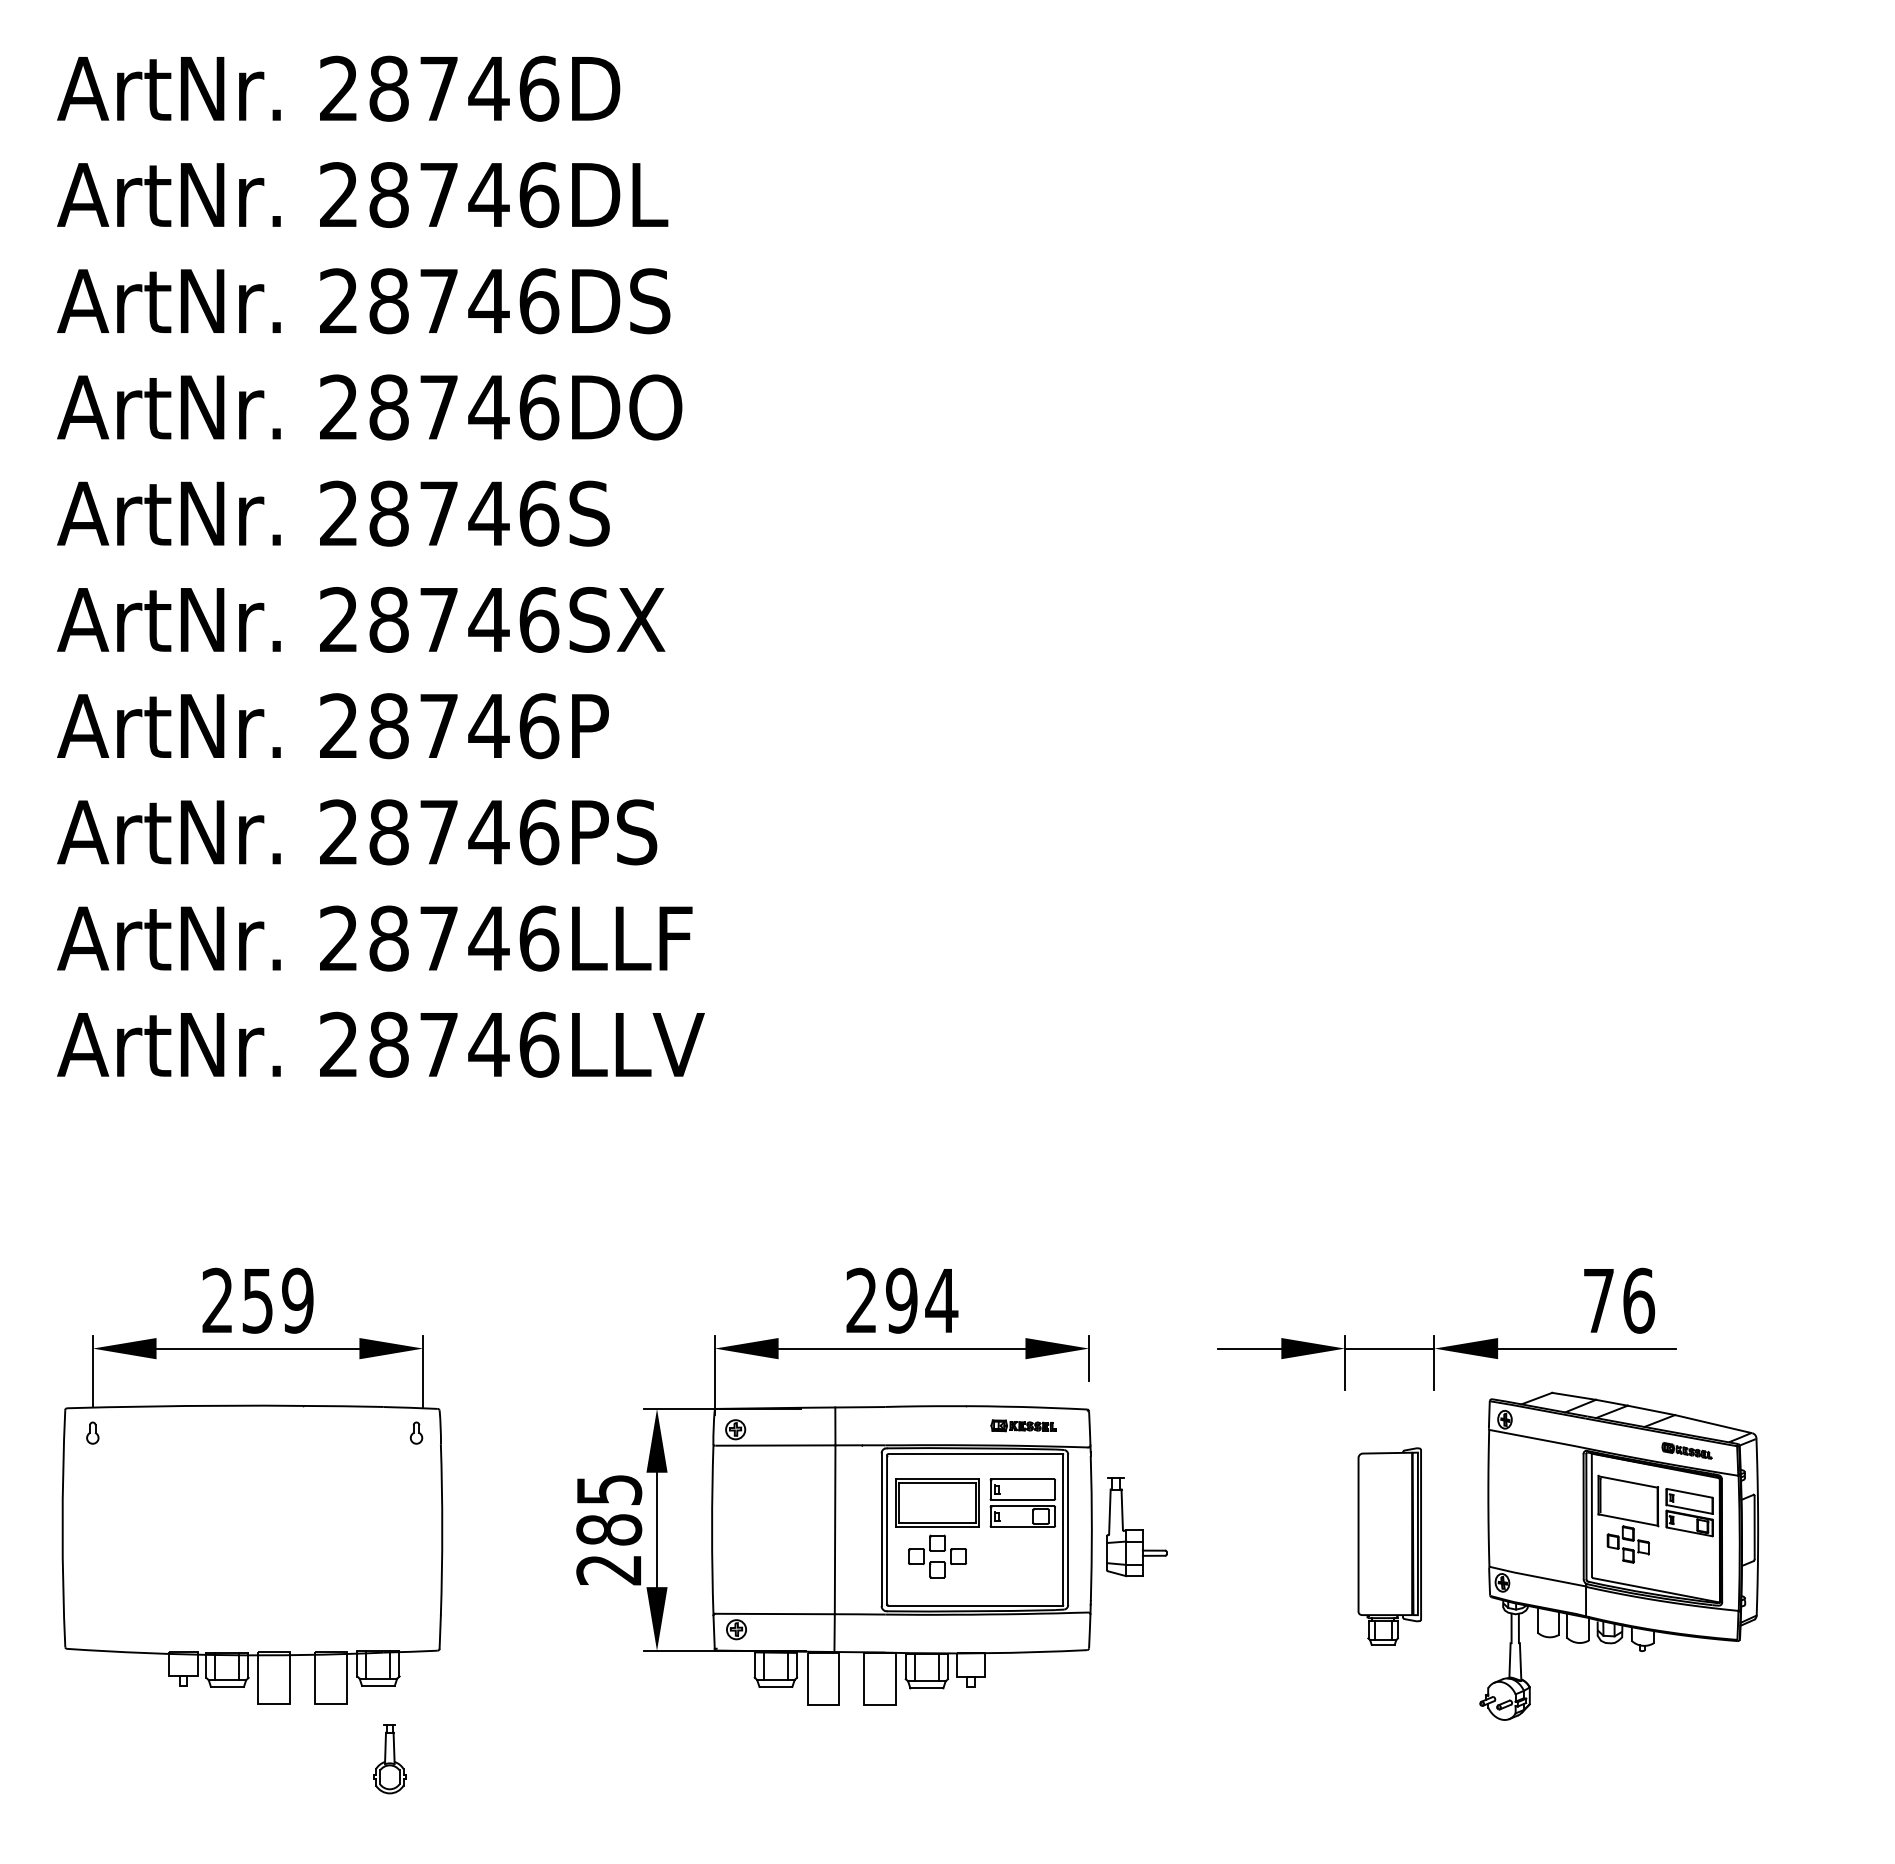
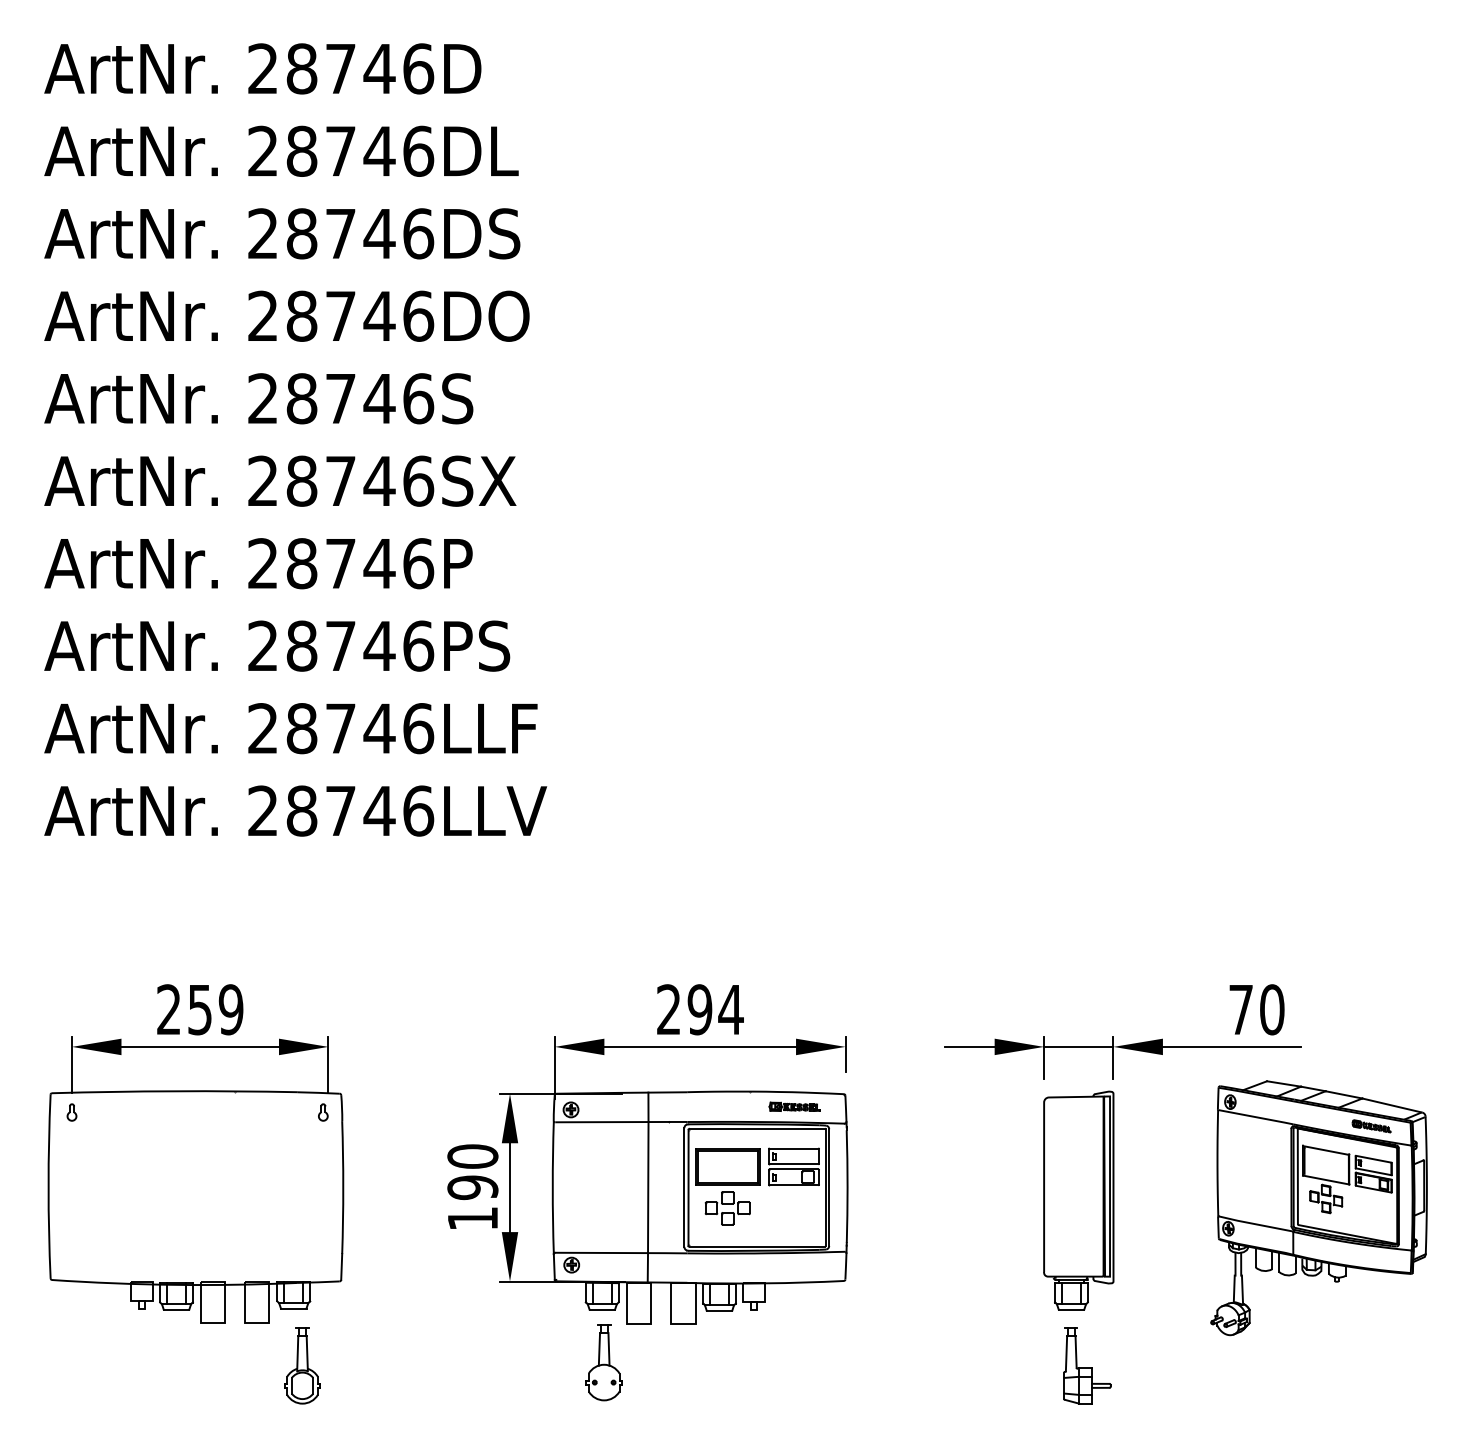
text: (1639, 1300) -> (1272, 1009), 76 -> 70
part: (1136, 1527) -> (1087, 1365), moved
text: (609, 1529) -> (473, 1187), 285 -> 190
part: (1389, 1546) -> (1078, 1200), size x1.43
part: (1619, 1555) -> (1319, 1207), moved
part: (777, 1754) -> (603, 1362), added
part: (389, 1758) -> (302, 1365), size x1.43

